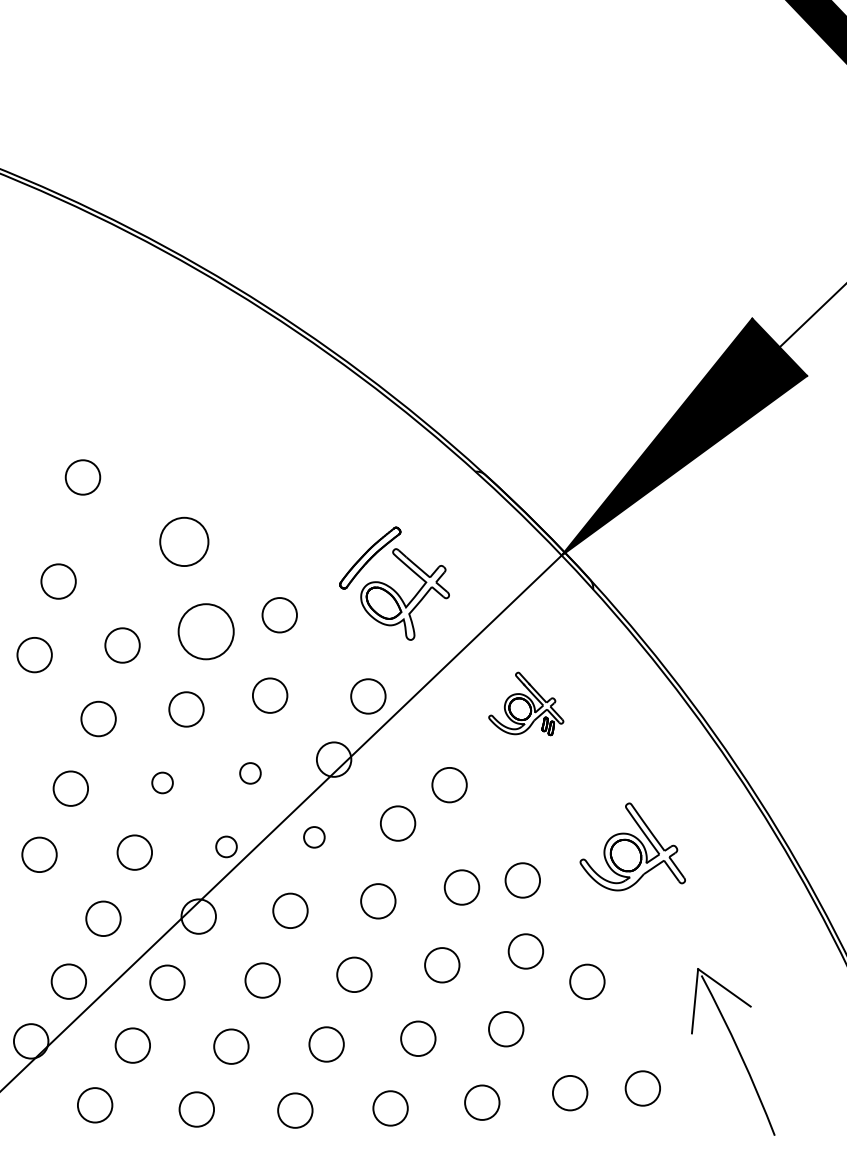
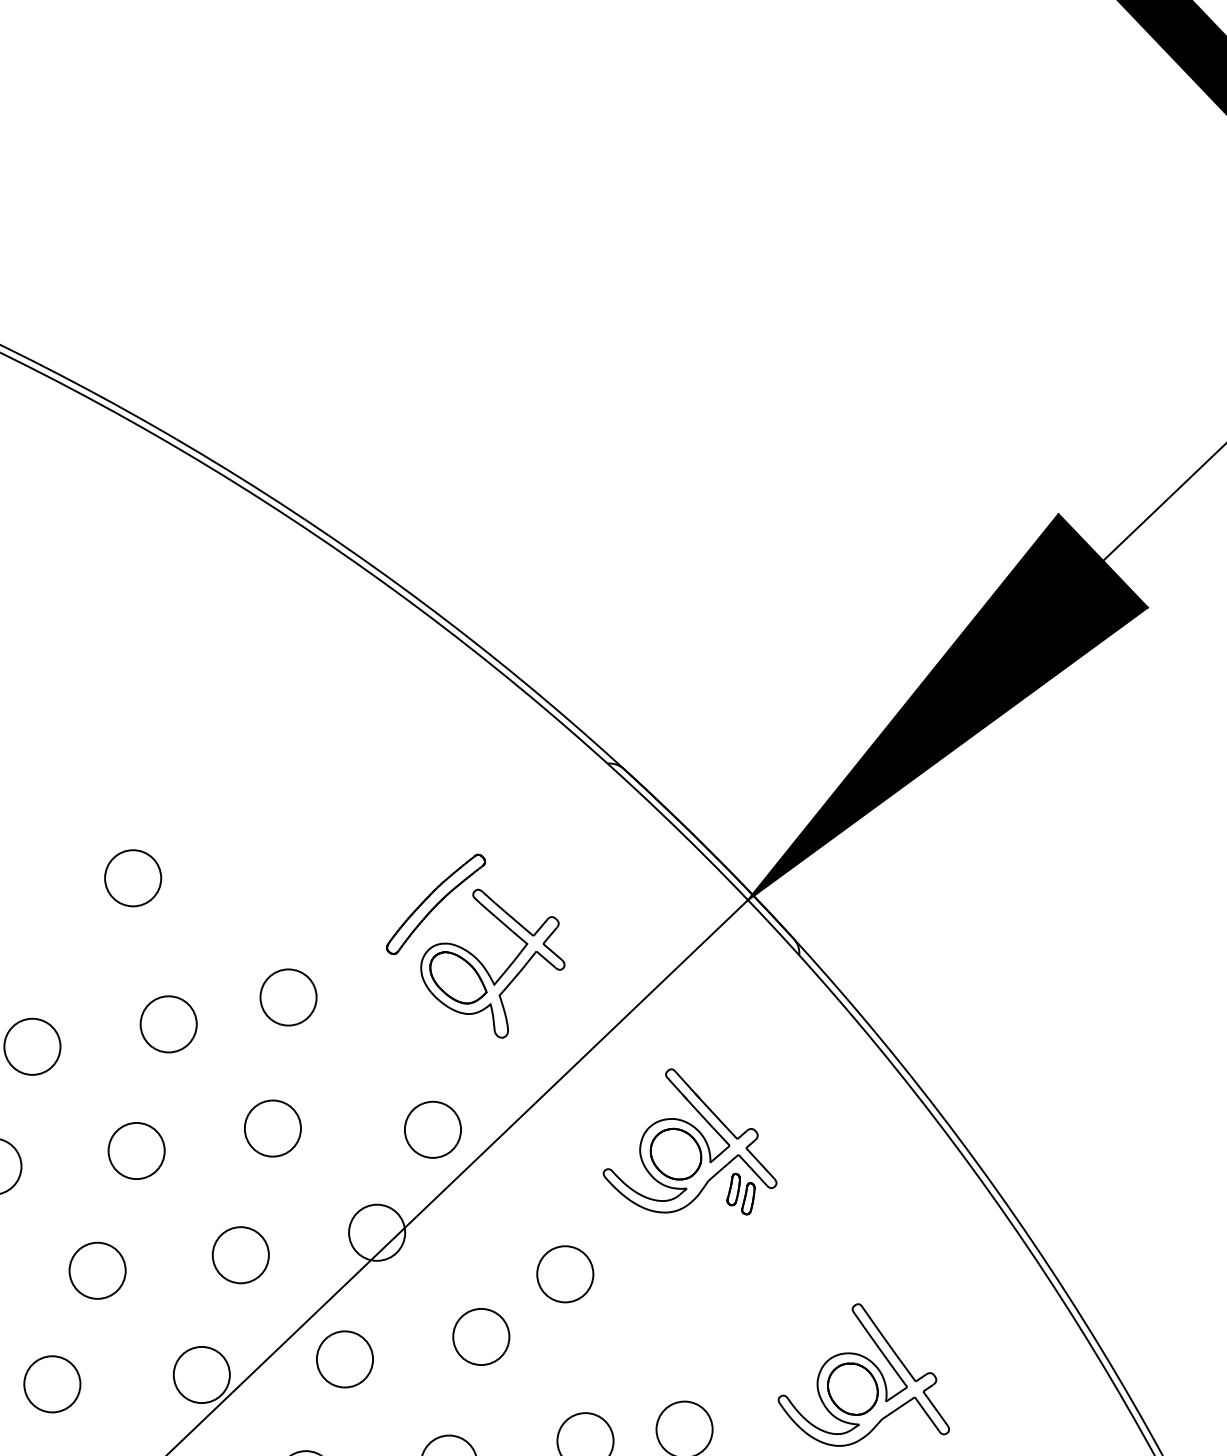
circle: (184, 542) -> (133, 878), size x0.71
circle: (205, 631) -> (167, 1023), size x0.62
part: (526, 703) -> (690, 1141), size x1.43
circle: (250, 773) -> (240, 1255), size x1.67
circle: (162, 782) -> (97, 1270), size x1.67
circle: (314, 837) -> (345, 1359), size x1.67
circle: (226, 846) -> (201, 1374), size x1.67

